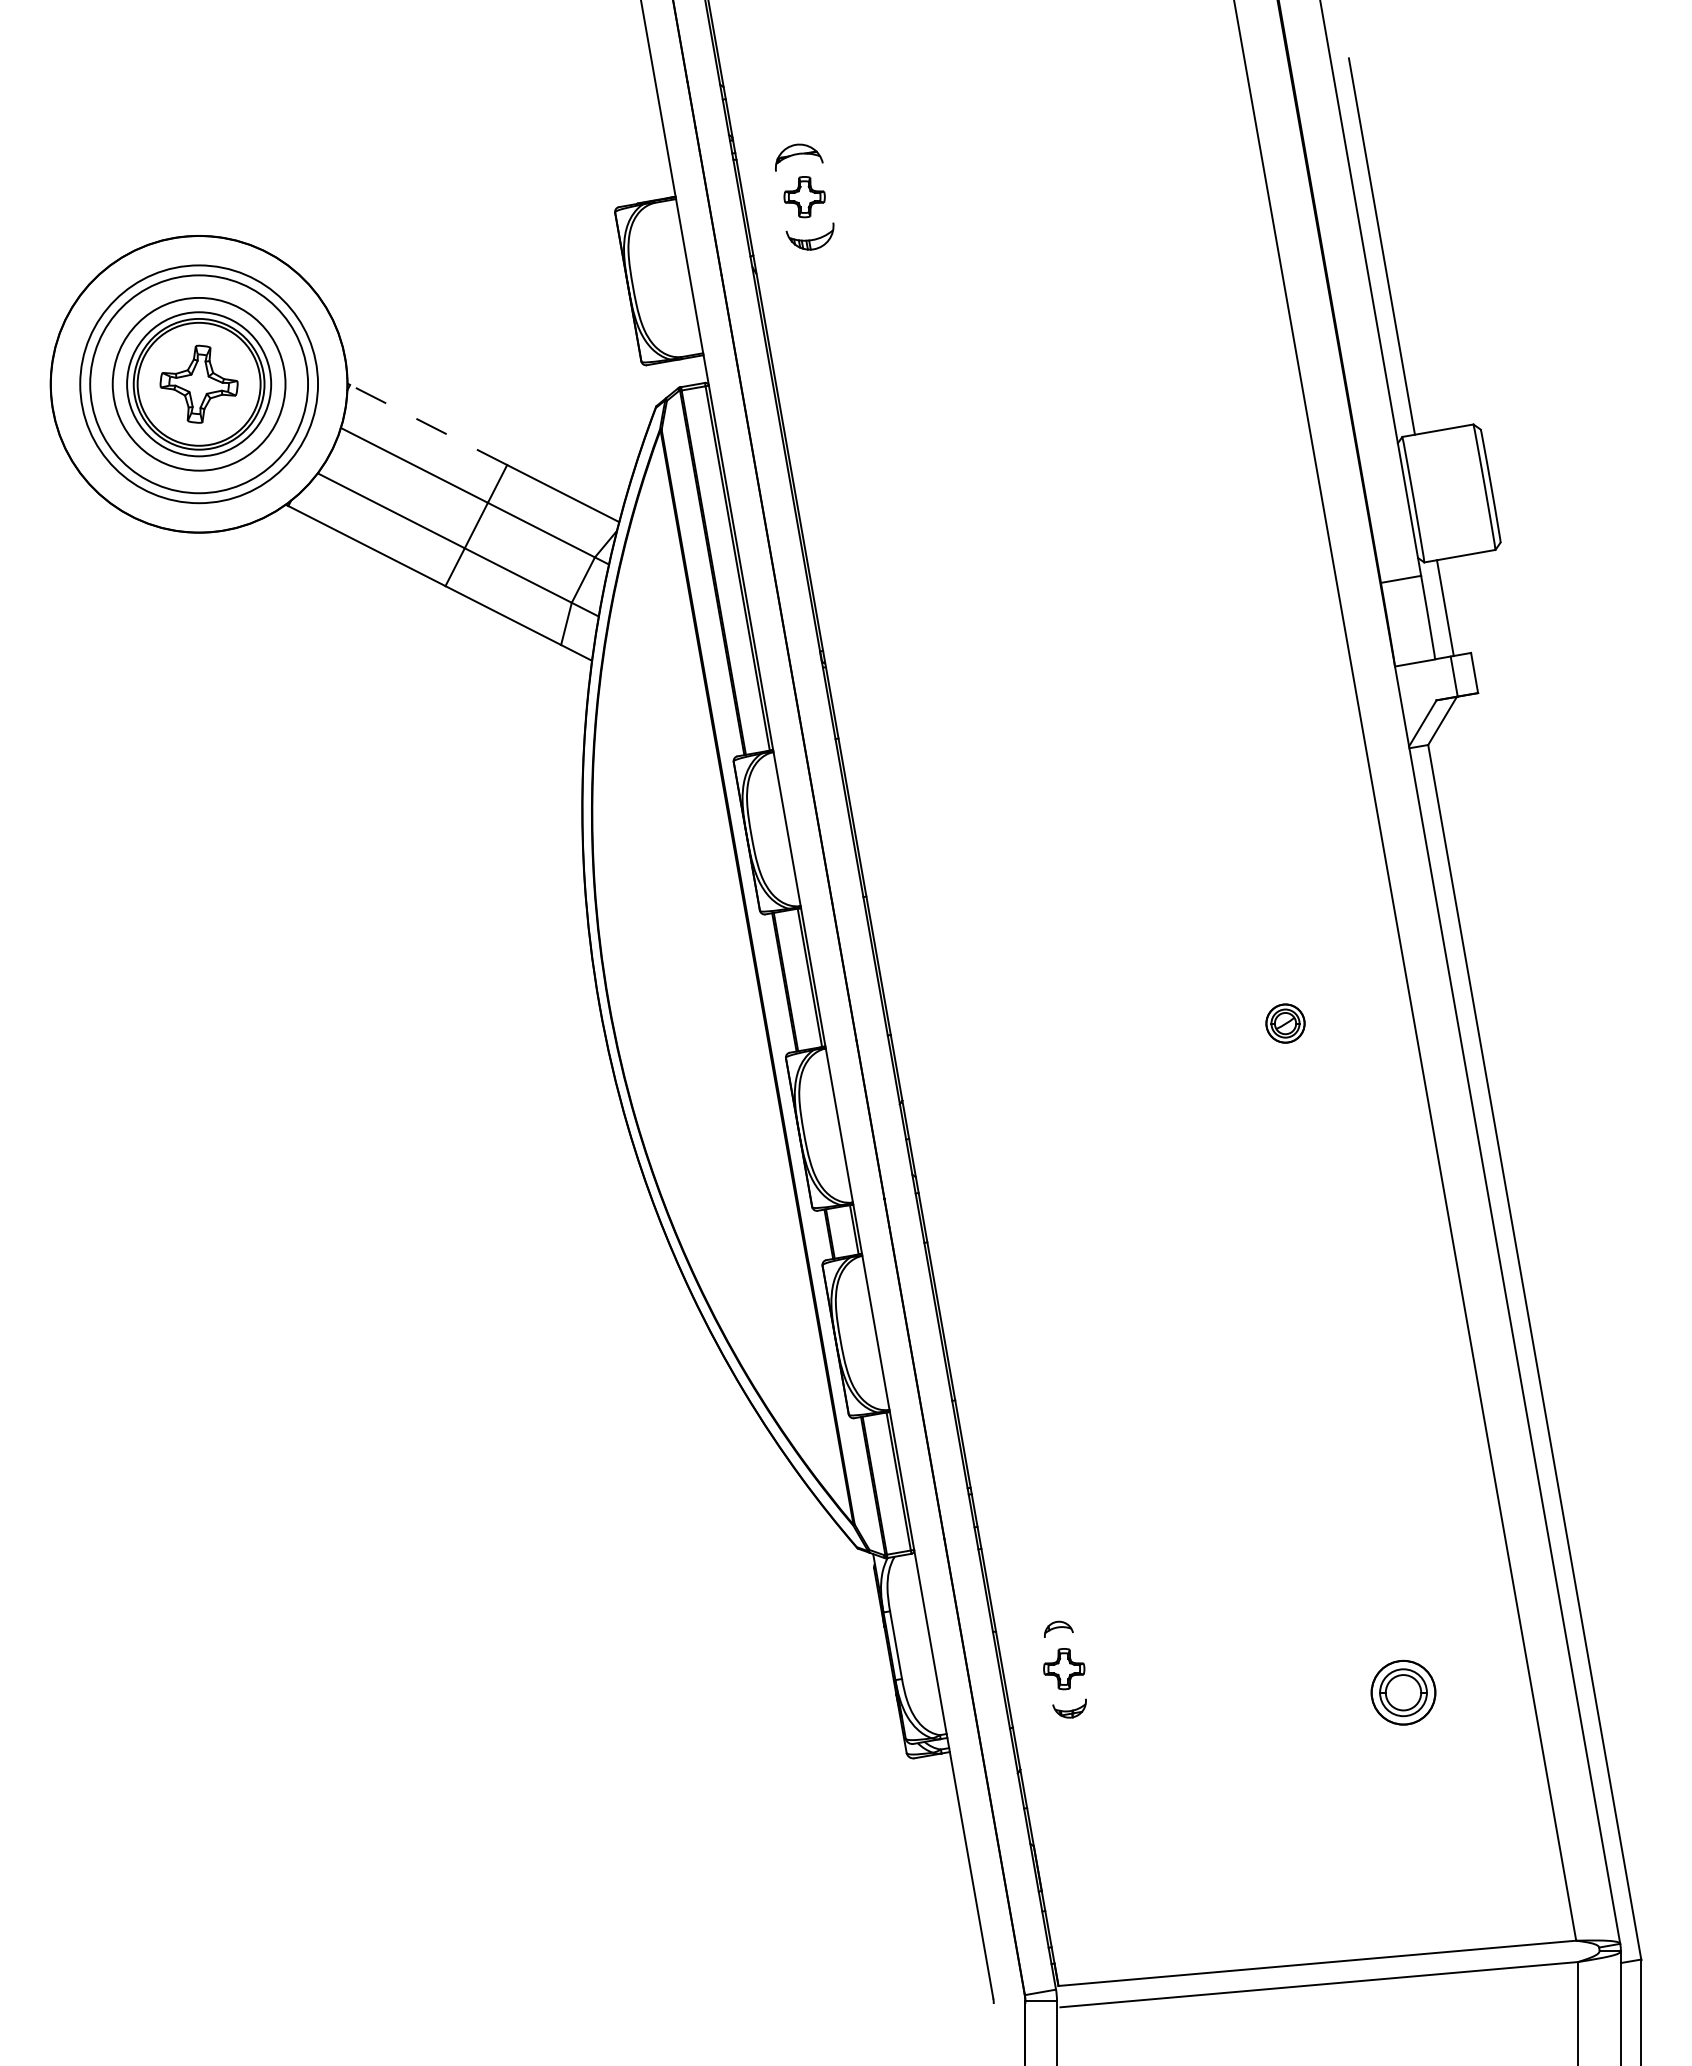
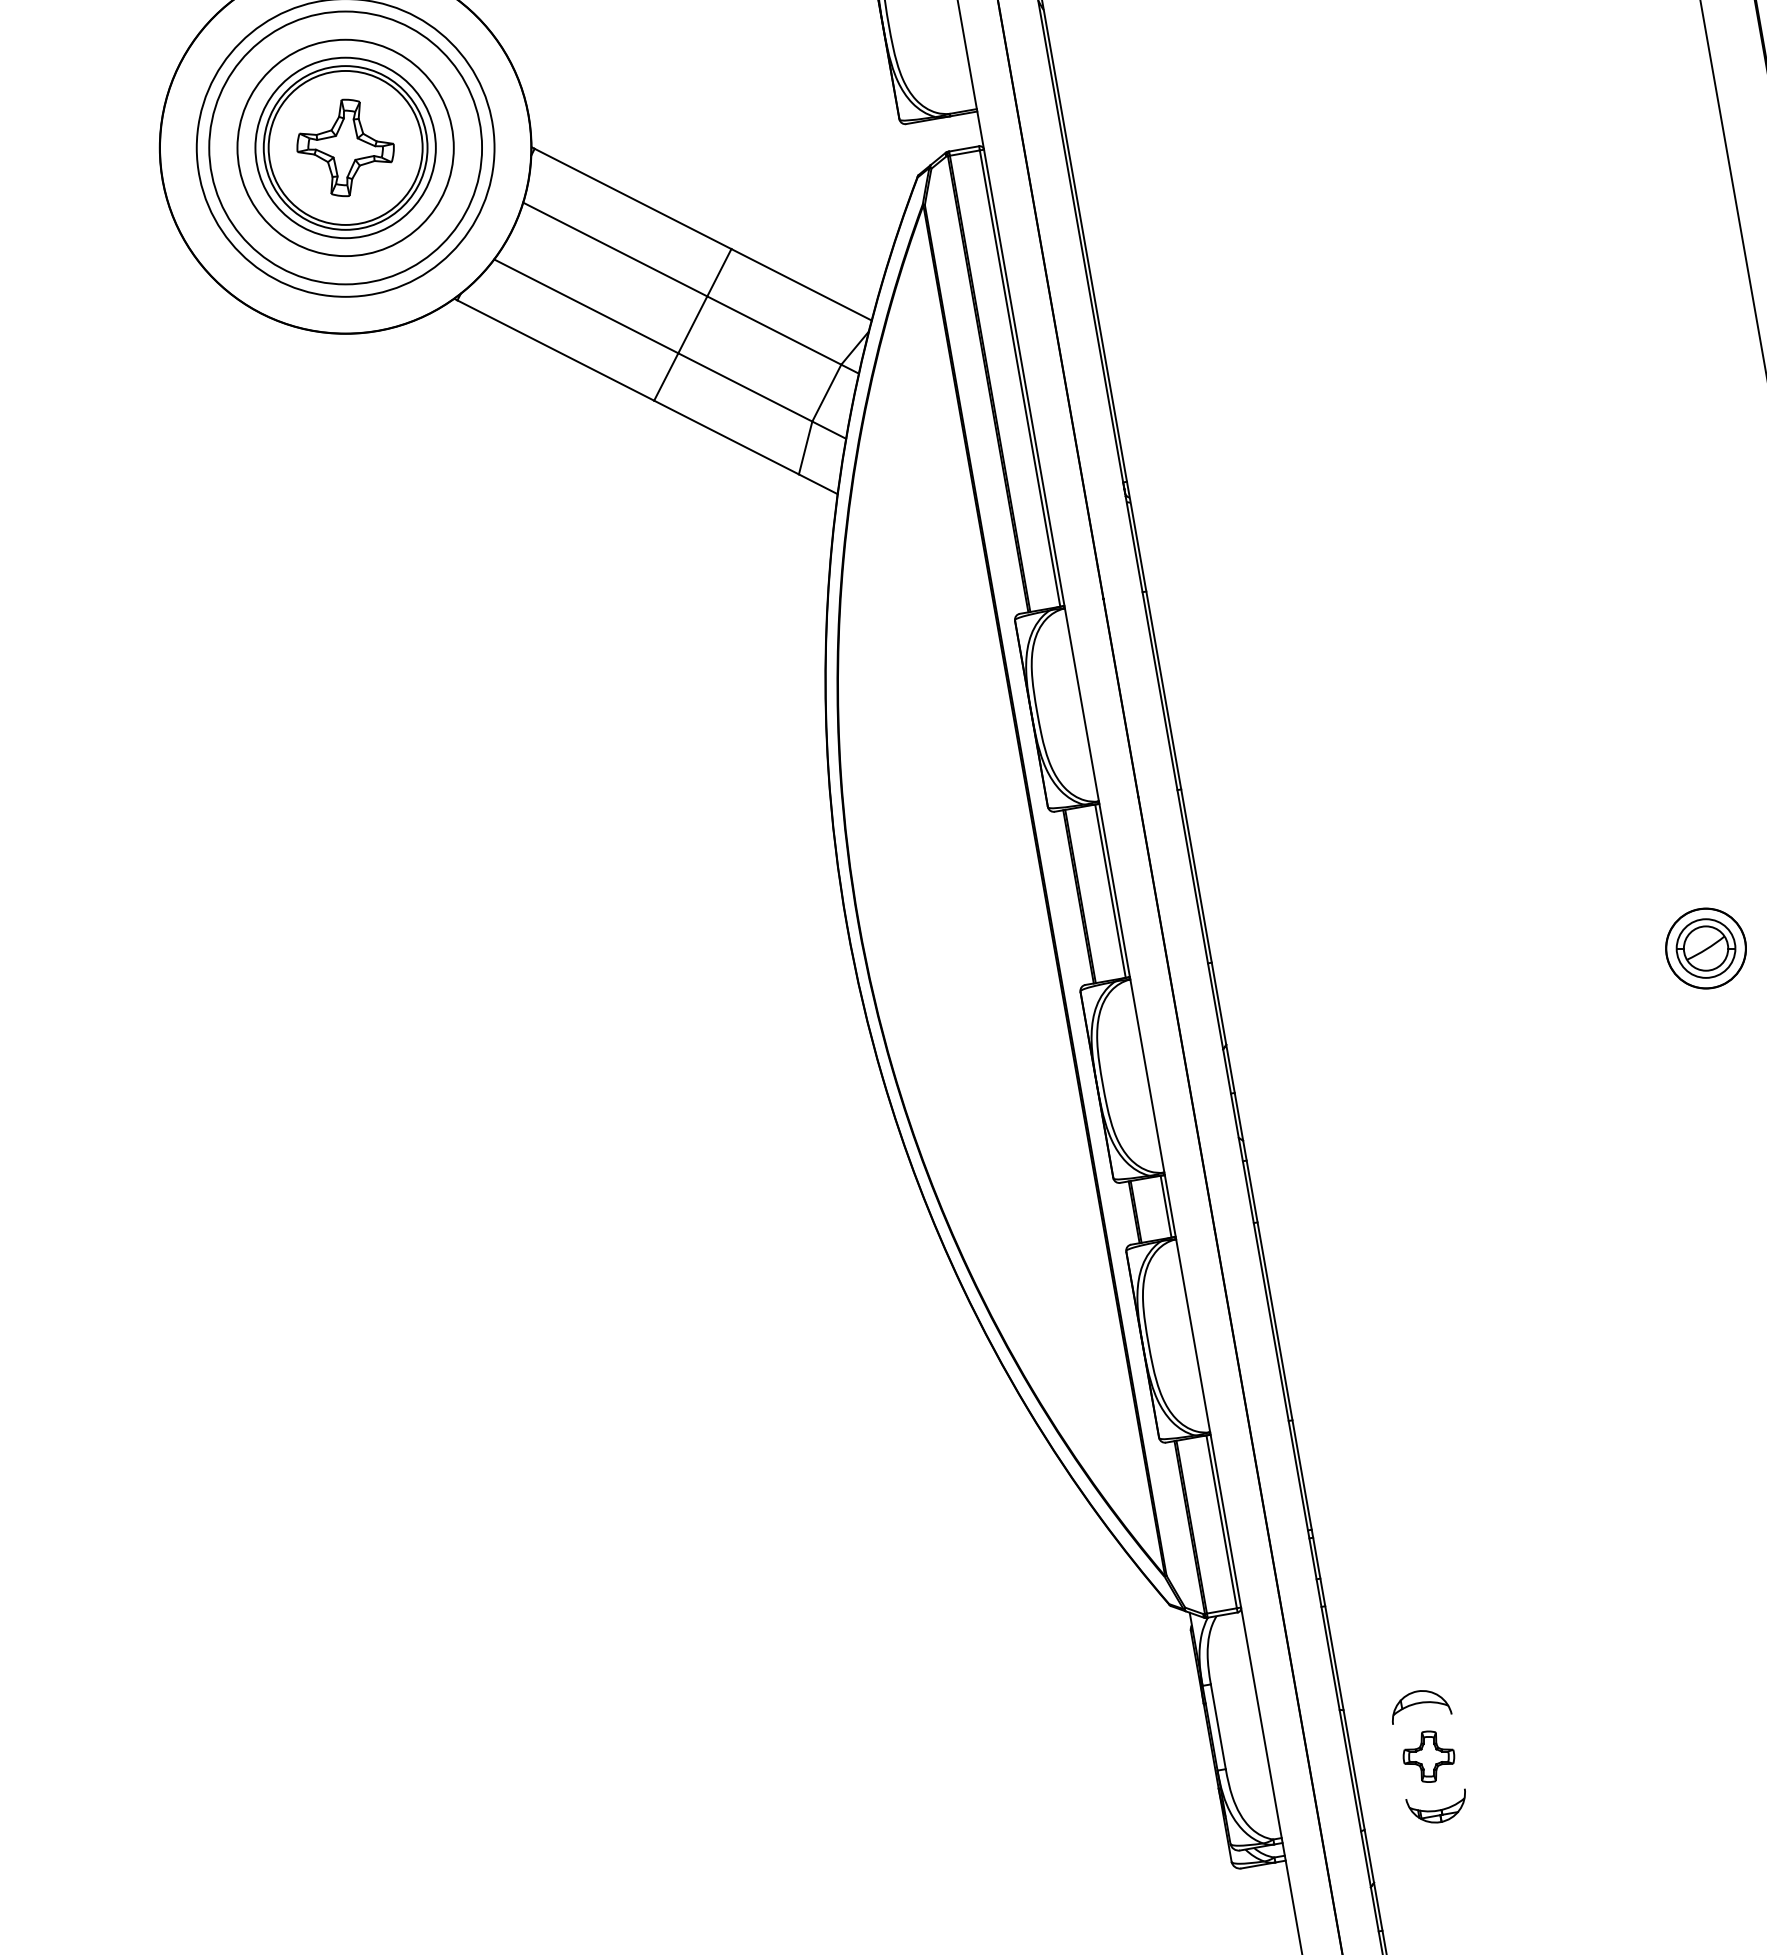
line: (428, 424) -> (632, 198), dashed -> solid
part: (1285, 1023) -> (1706, 948), size x1.67
part: (1058, 1629) -> (1421, 1707), size x1.67
part: (1069, 1708) -> (1435, 1806), size x1.43

